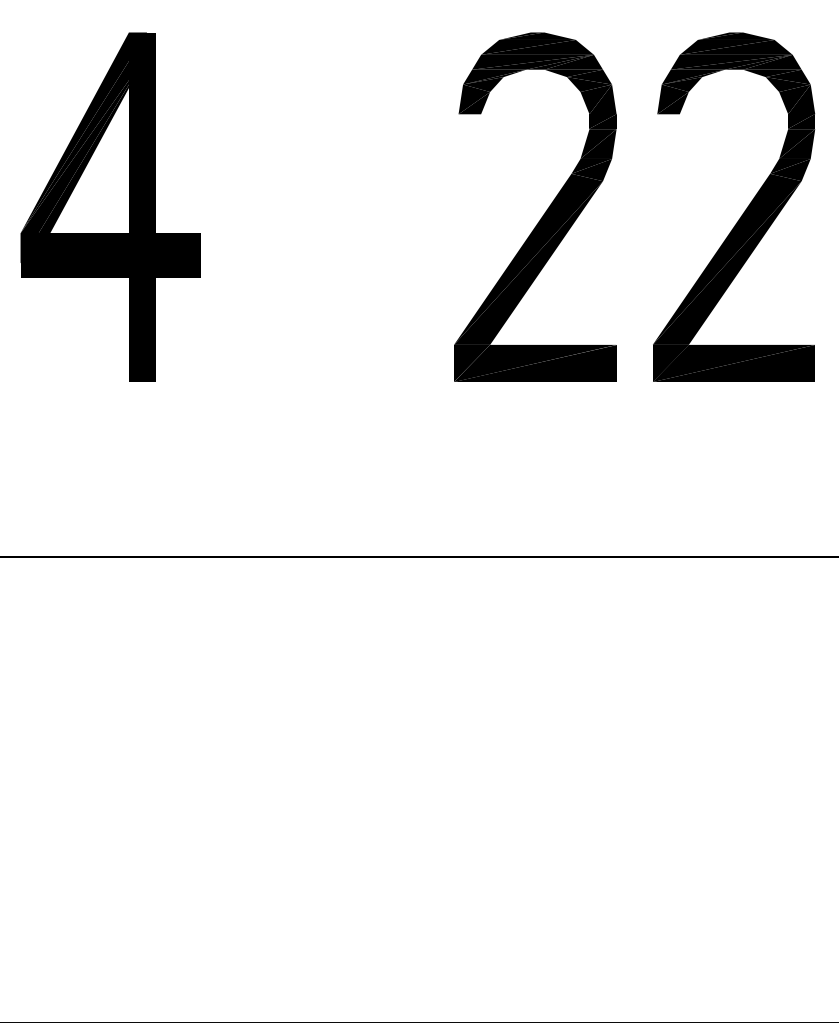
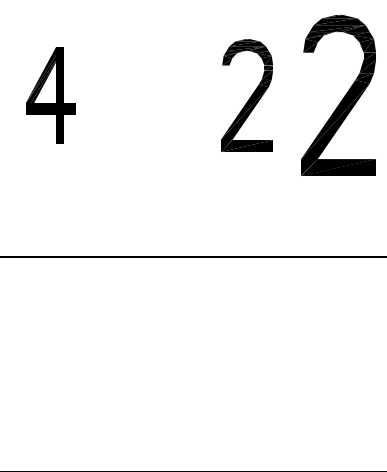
part: (109, 207) -> (50, 95), size x0.6
part: (534, 207) -> (246, 95), size x0.7

